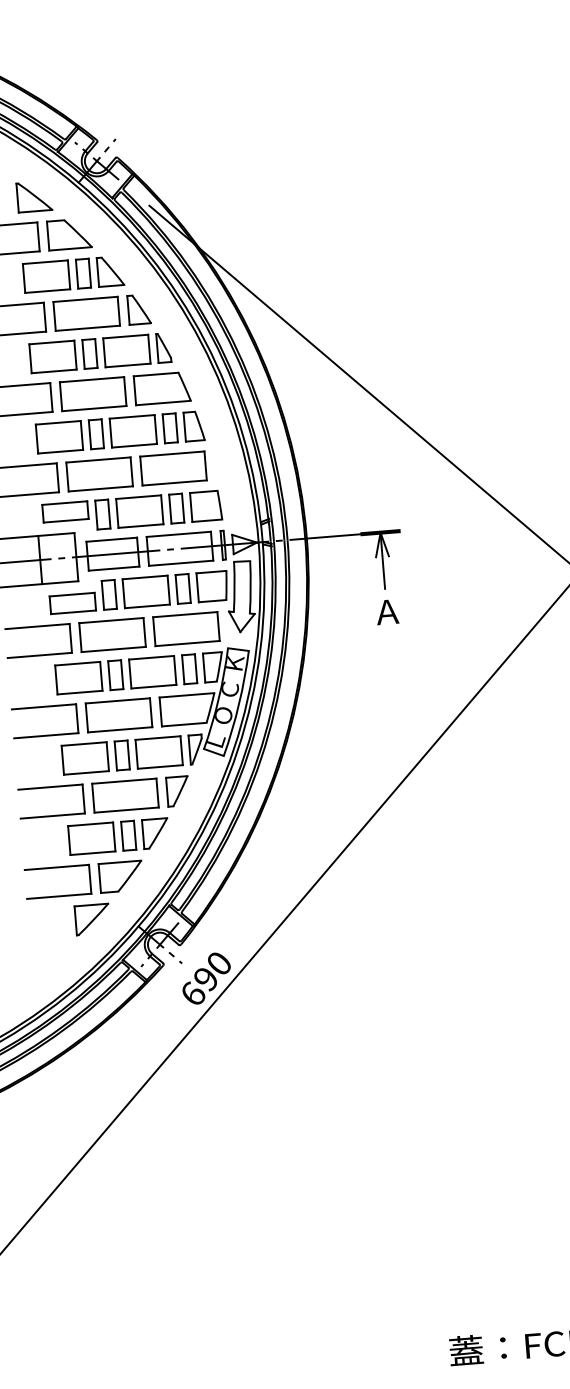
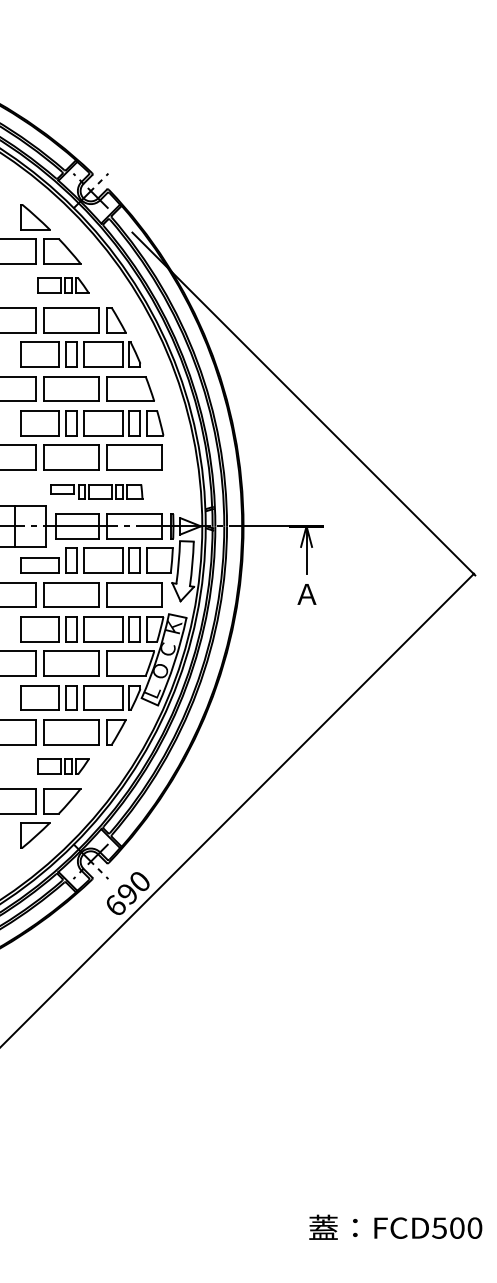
part: (73, 274) -> (63, 285), size x0.6
part: (131, 511) -> (96, 491), size x0.6
part: (119, 836) -> (63, 766), size x0.6

